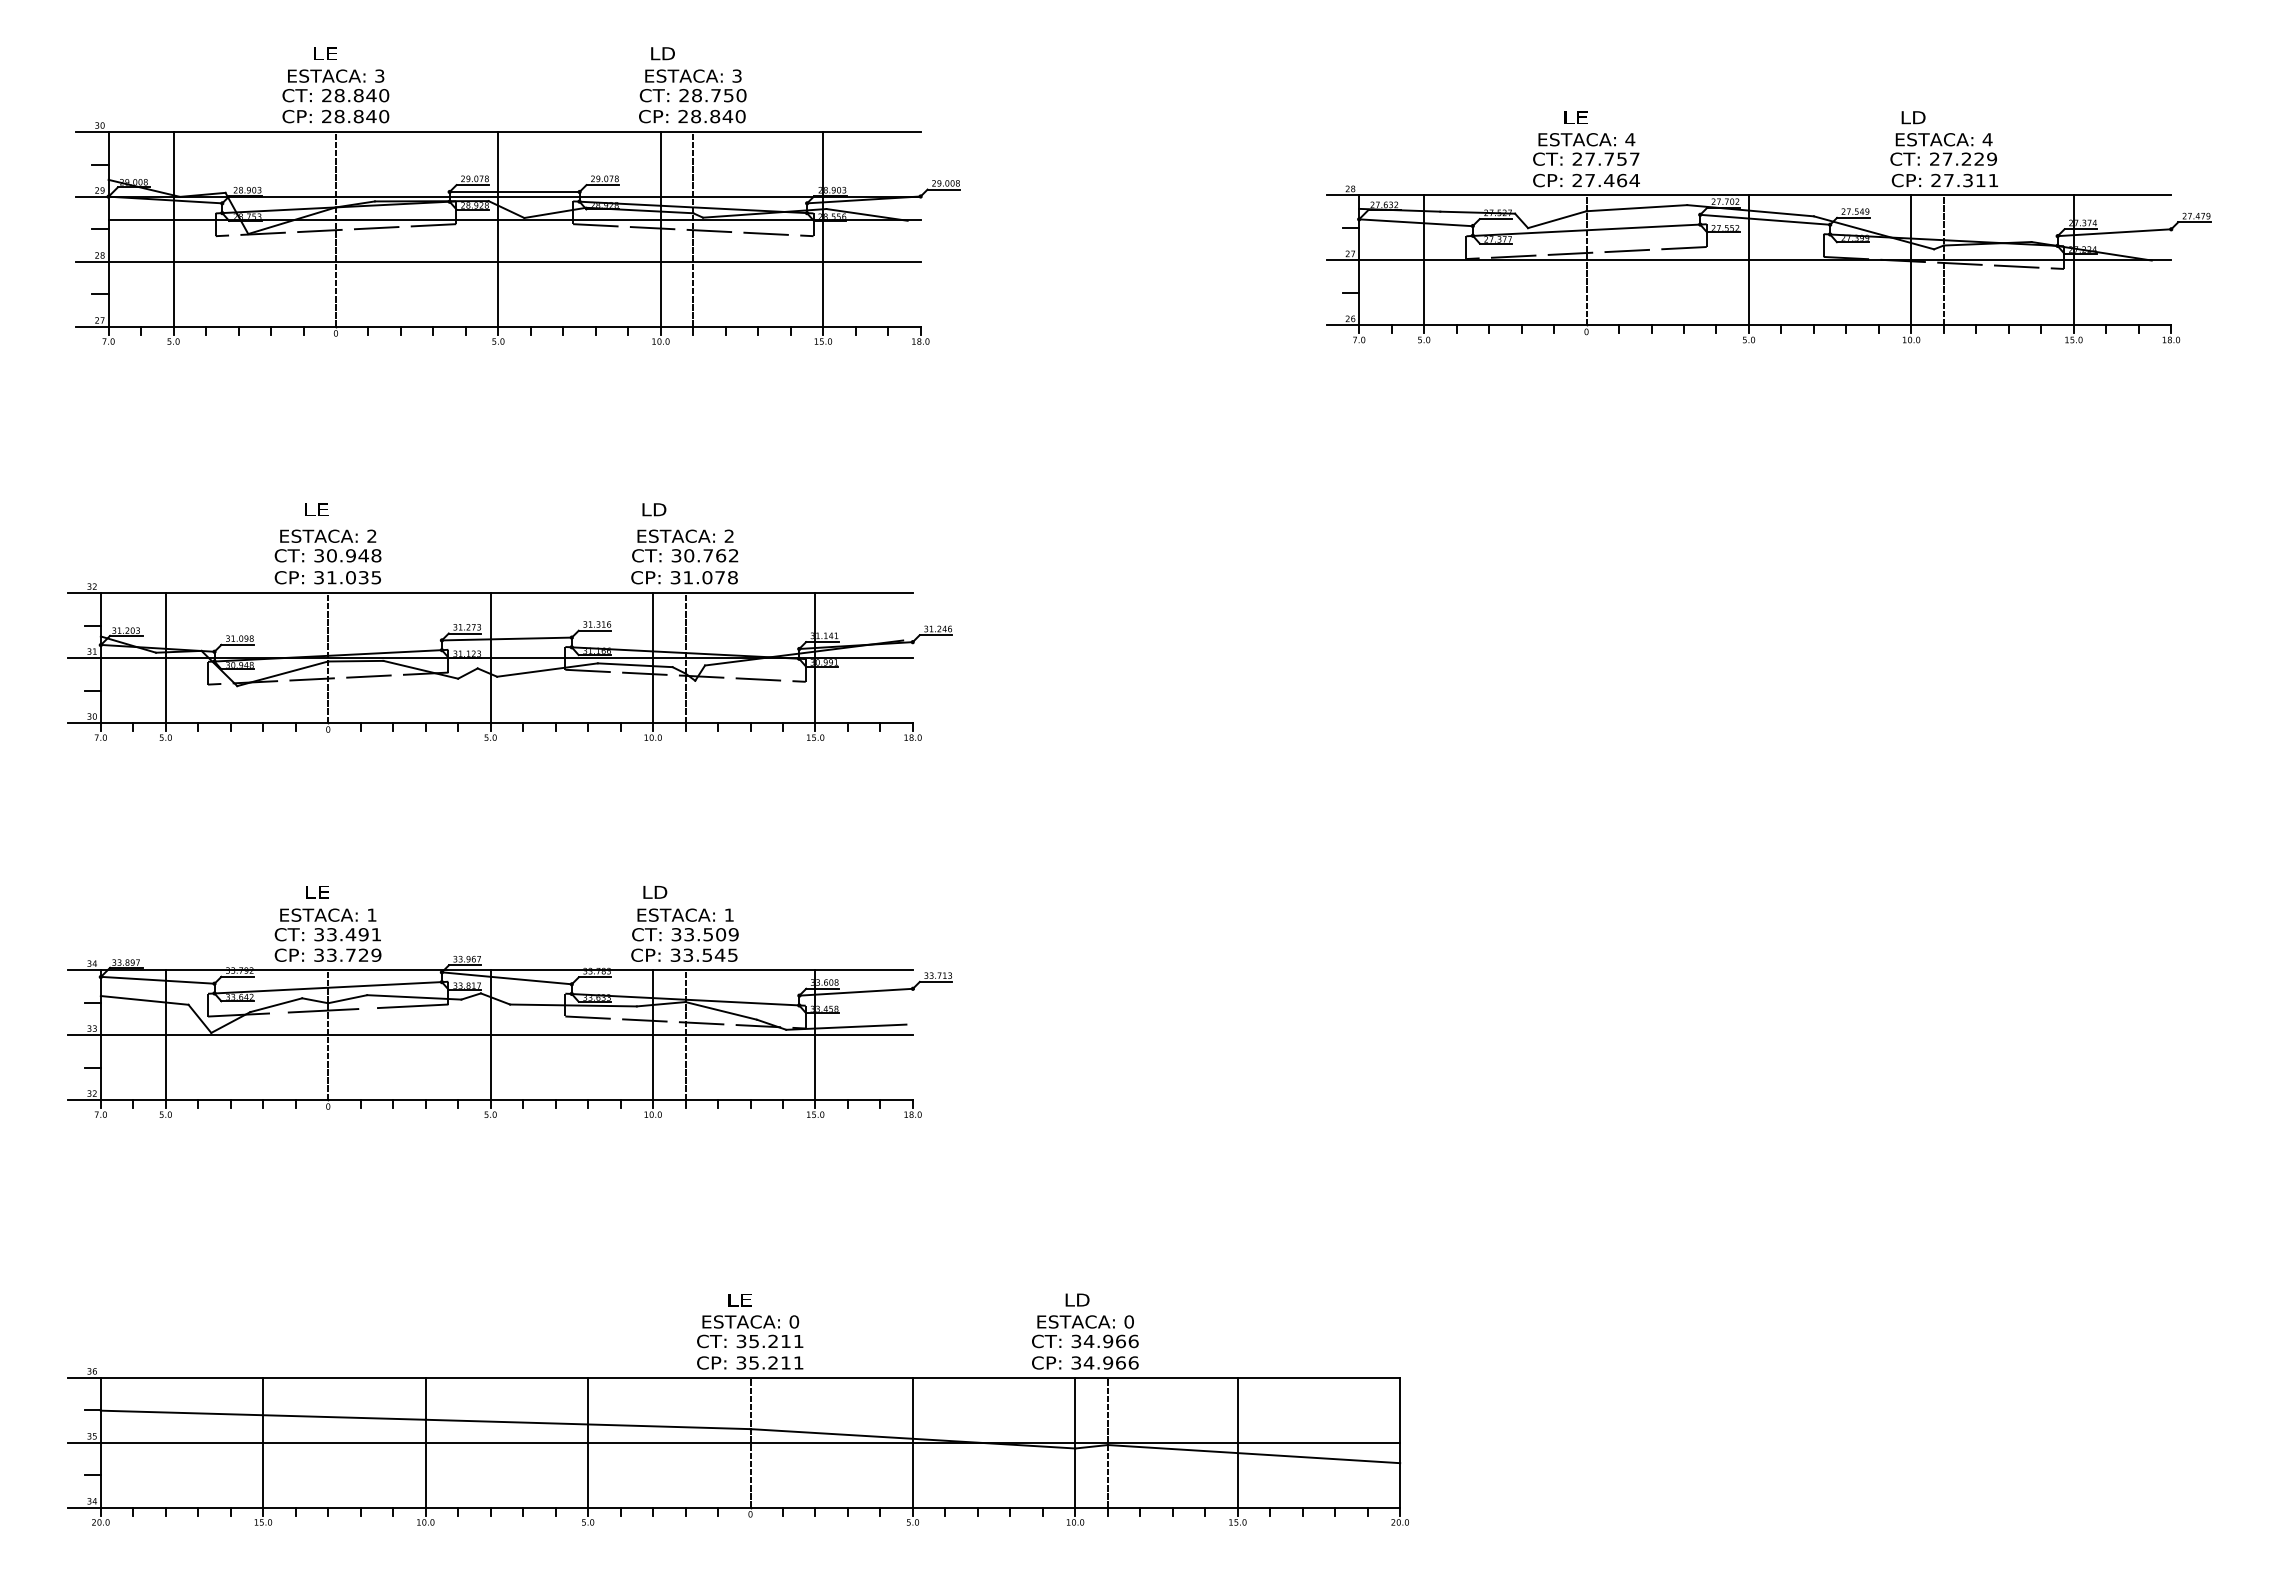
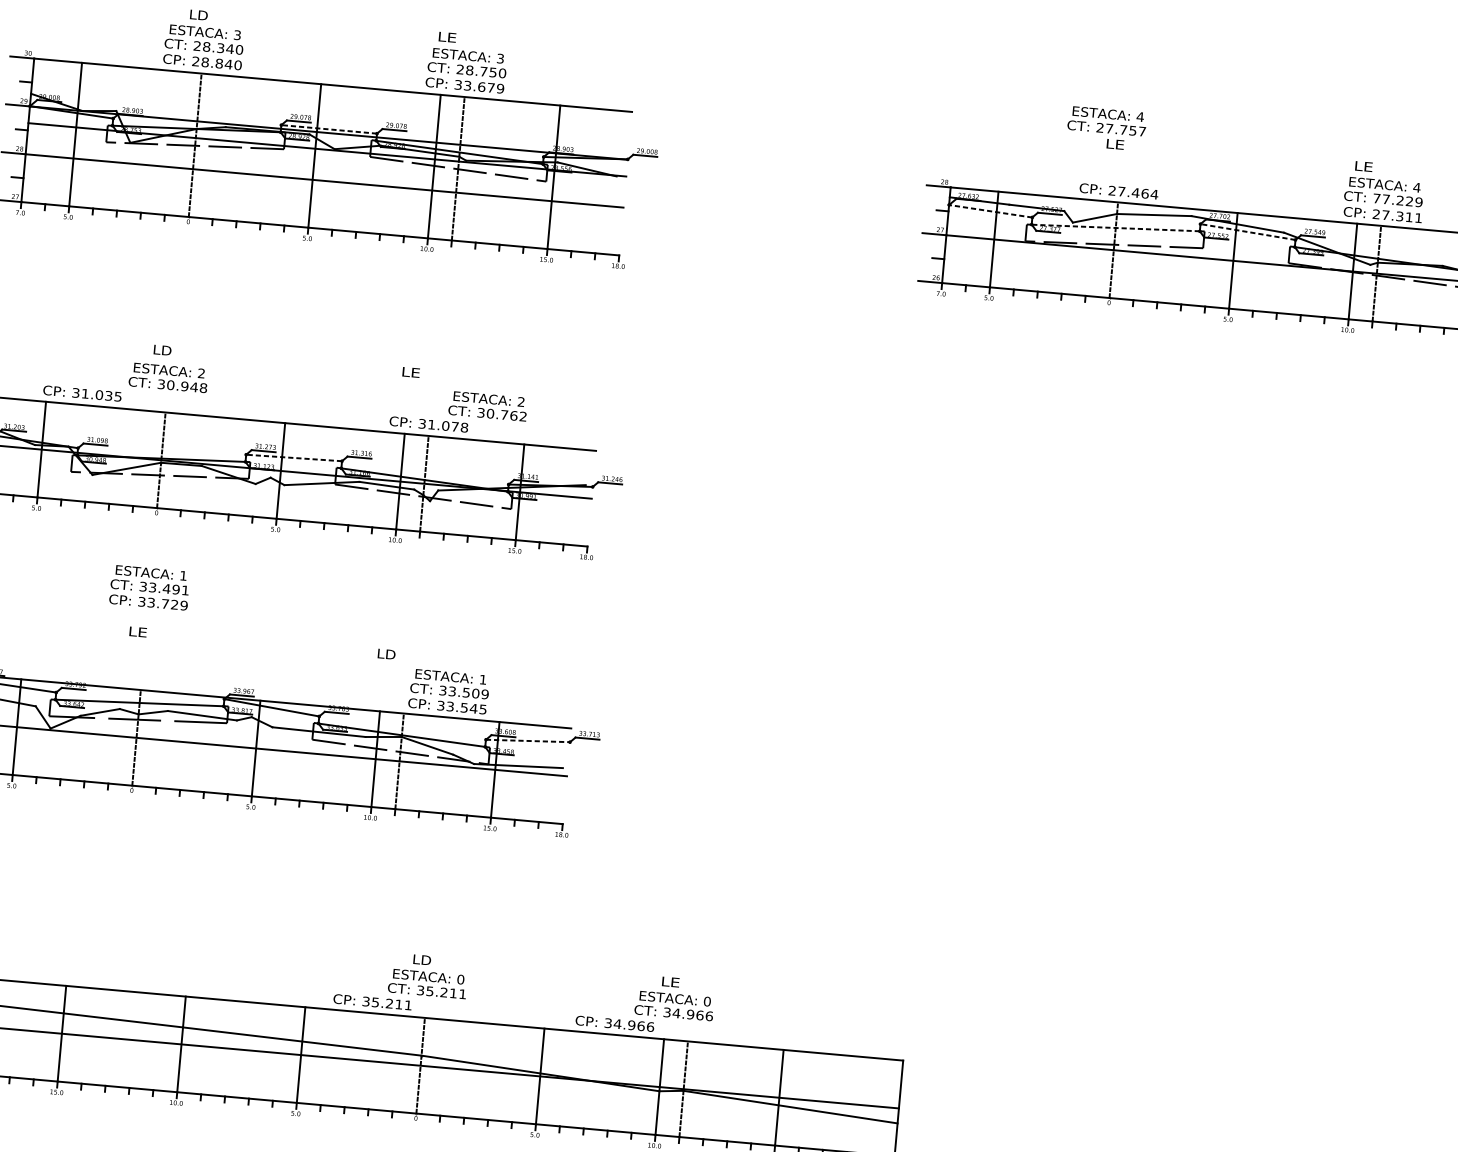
text: (325, 53) -> (199, 15), LE -> LD
text: (662, 53) -> (447, 37), LD -> LE
text: (358, 95) -> (220, 48), 28.840 -> 28.340
text: (711, 116) -> (479, 86), 28.840 -> 33.679
text: (1913, 117) -> (1363, 166), LD -> LE
text: (1586, 149) -> (1107, 121), moved
text: (1934, 158) -> (1376, 198), 27.229 -> 77.229
line: (514, 191) -> (329, 129), solid -> dashed
line: (1764, 219) -> (1247, 231), solid -> dashed
line: (1416, 222) -> (991, 211), solid -> dashed
line: (1586, 230) -> (1115, 228), solid -> dashed
text: (316, 509) -> (162, 350), LE -> LD
text: (654, 509) -> (411, 372), LD -> LE
text: (685, 545) -> (488, 405), moved
text: (327, 577) -> (82, 393), moved
line: (506, 639) -> (293, 458), solid -> dashed
text: (327, 934) -> (149, 587), moved
text: (684, 934) -> (448, 691), moved
line: (856, 992) -> (528, 741), solid -> dashed
text: (739, 1299) -> (421, 959), LE -> LD
text: (1077, 1299) -> (670, 981), LD -> LE
text: (750, 1362) -> (372, 1001), moved
text: (1085, 1362) -> (615, 1023), moved

